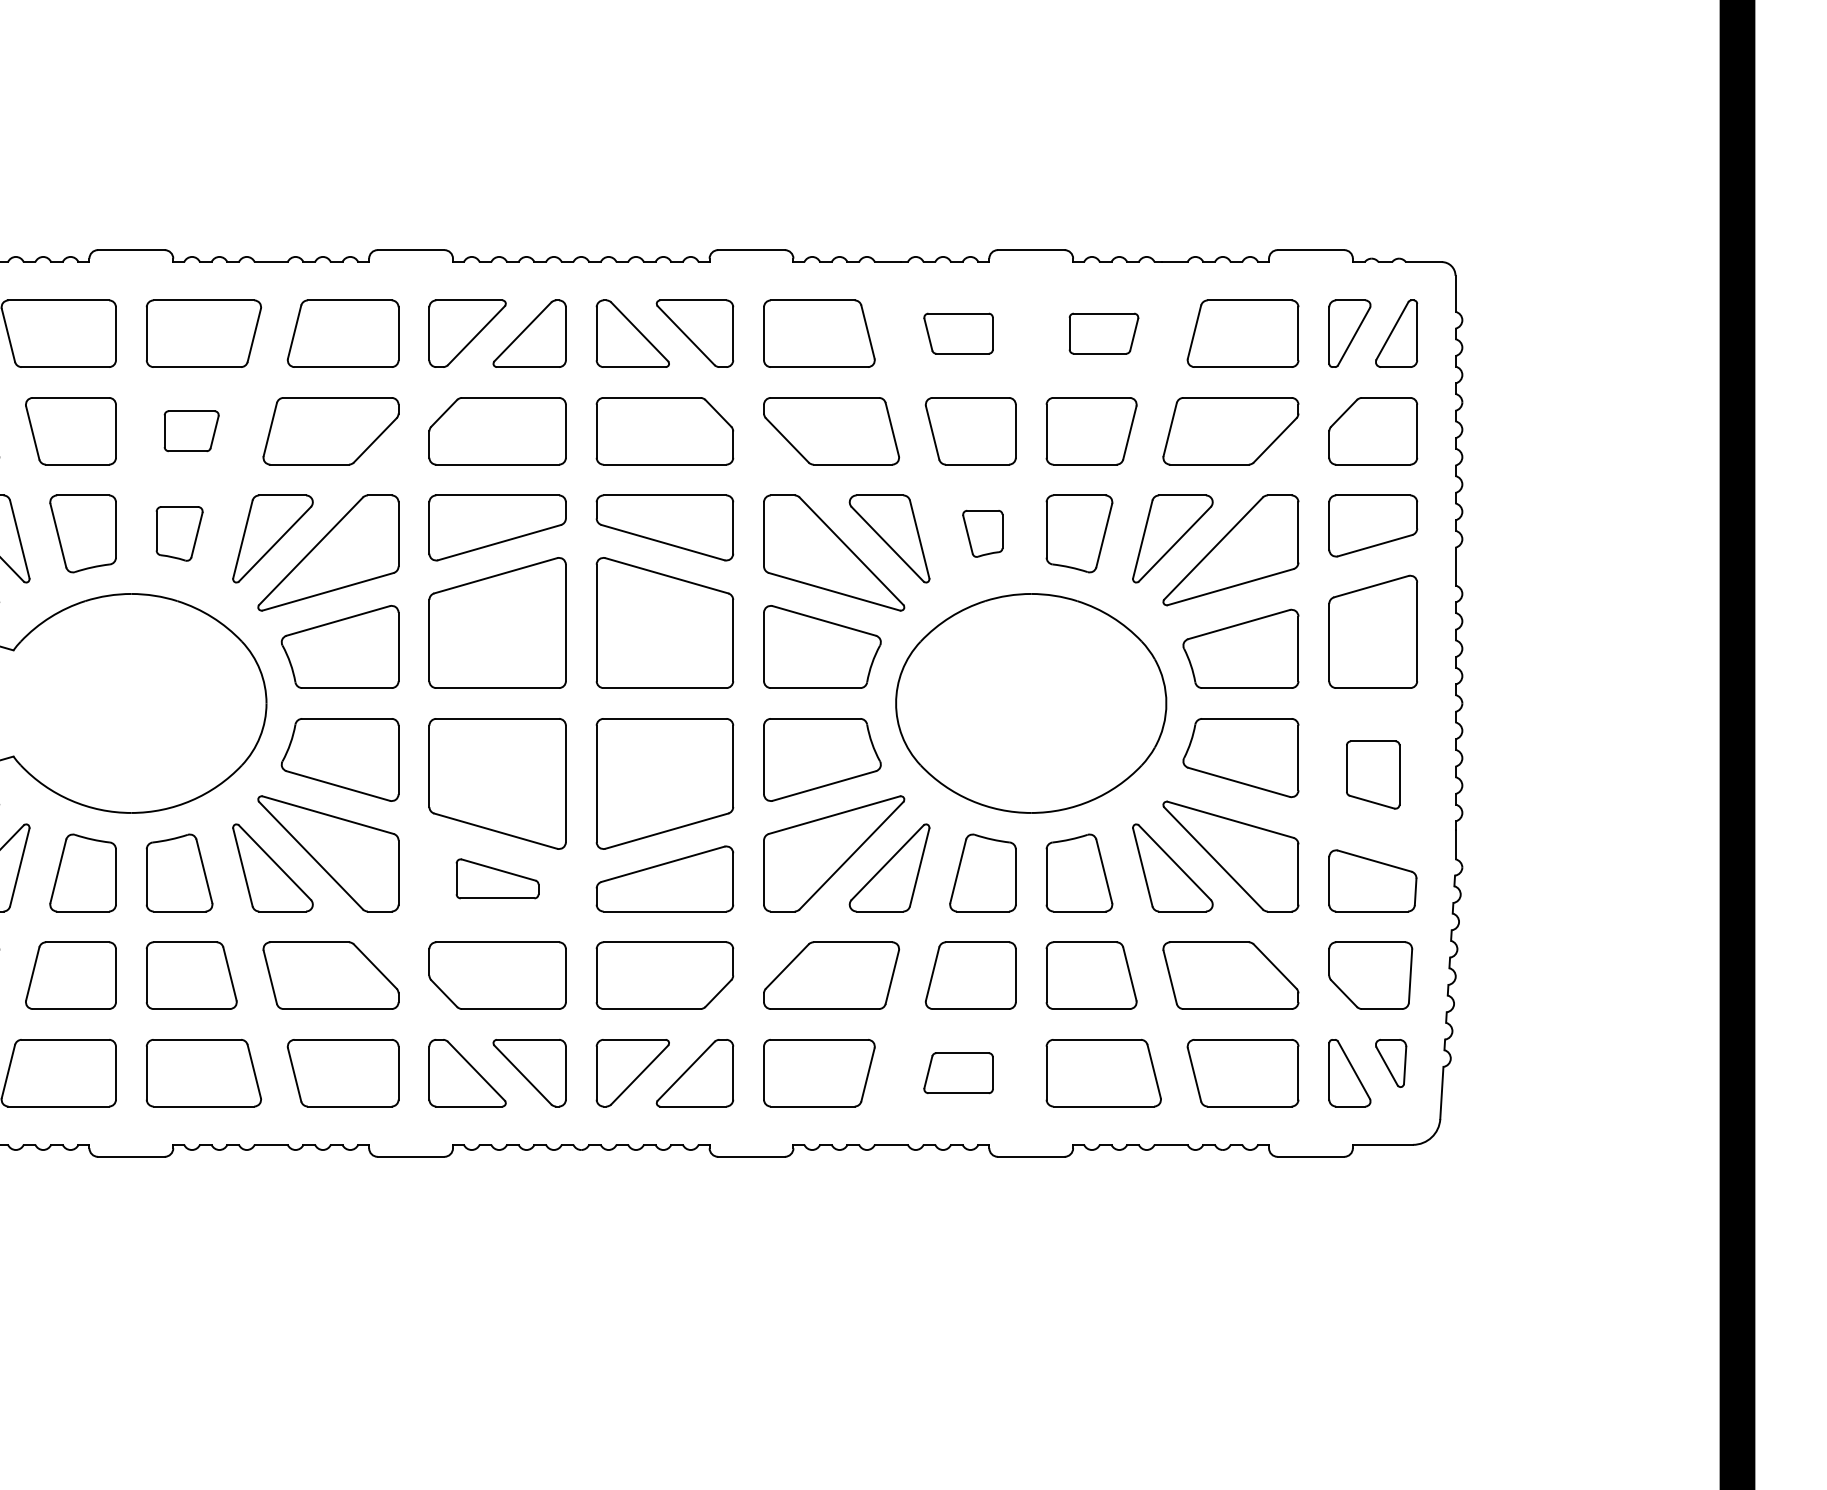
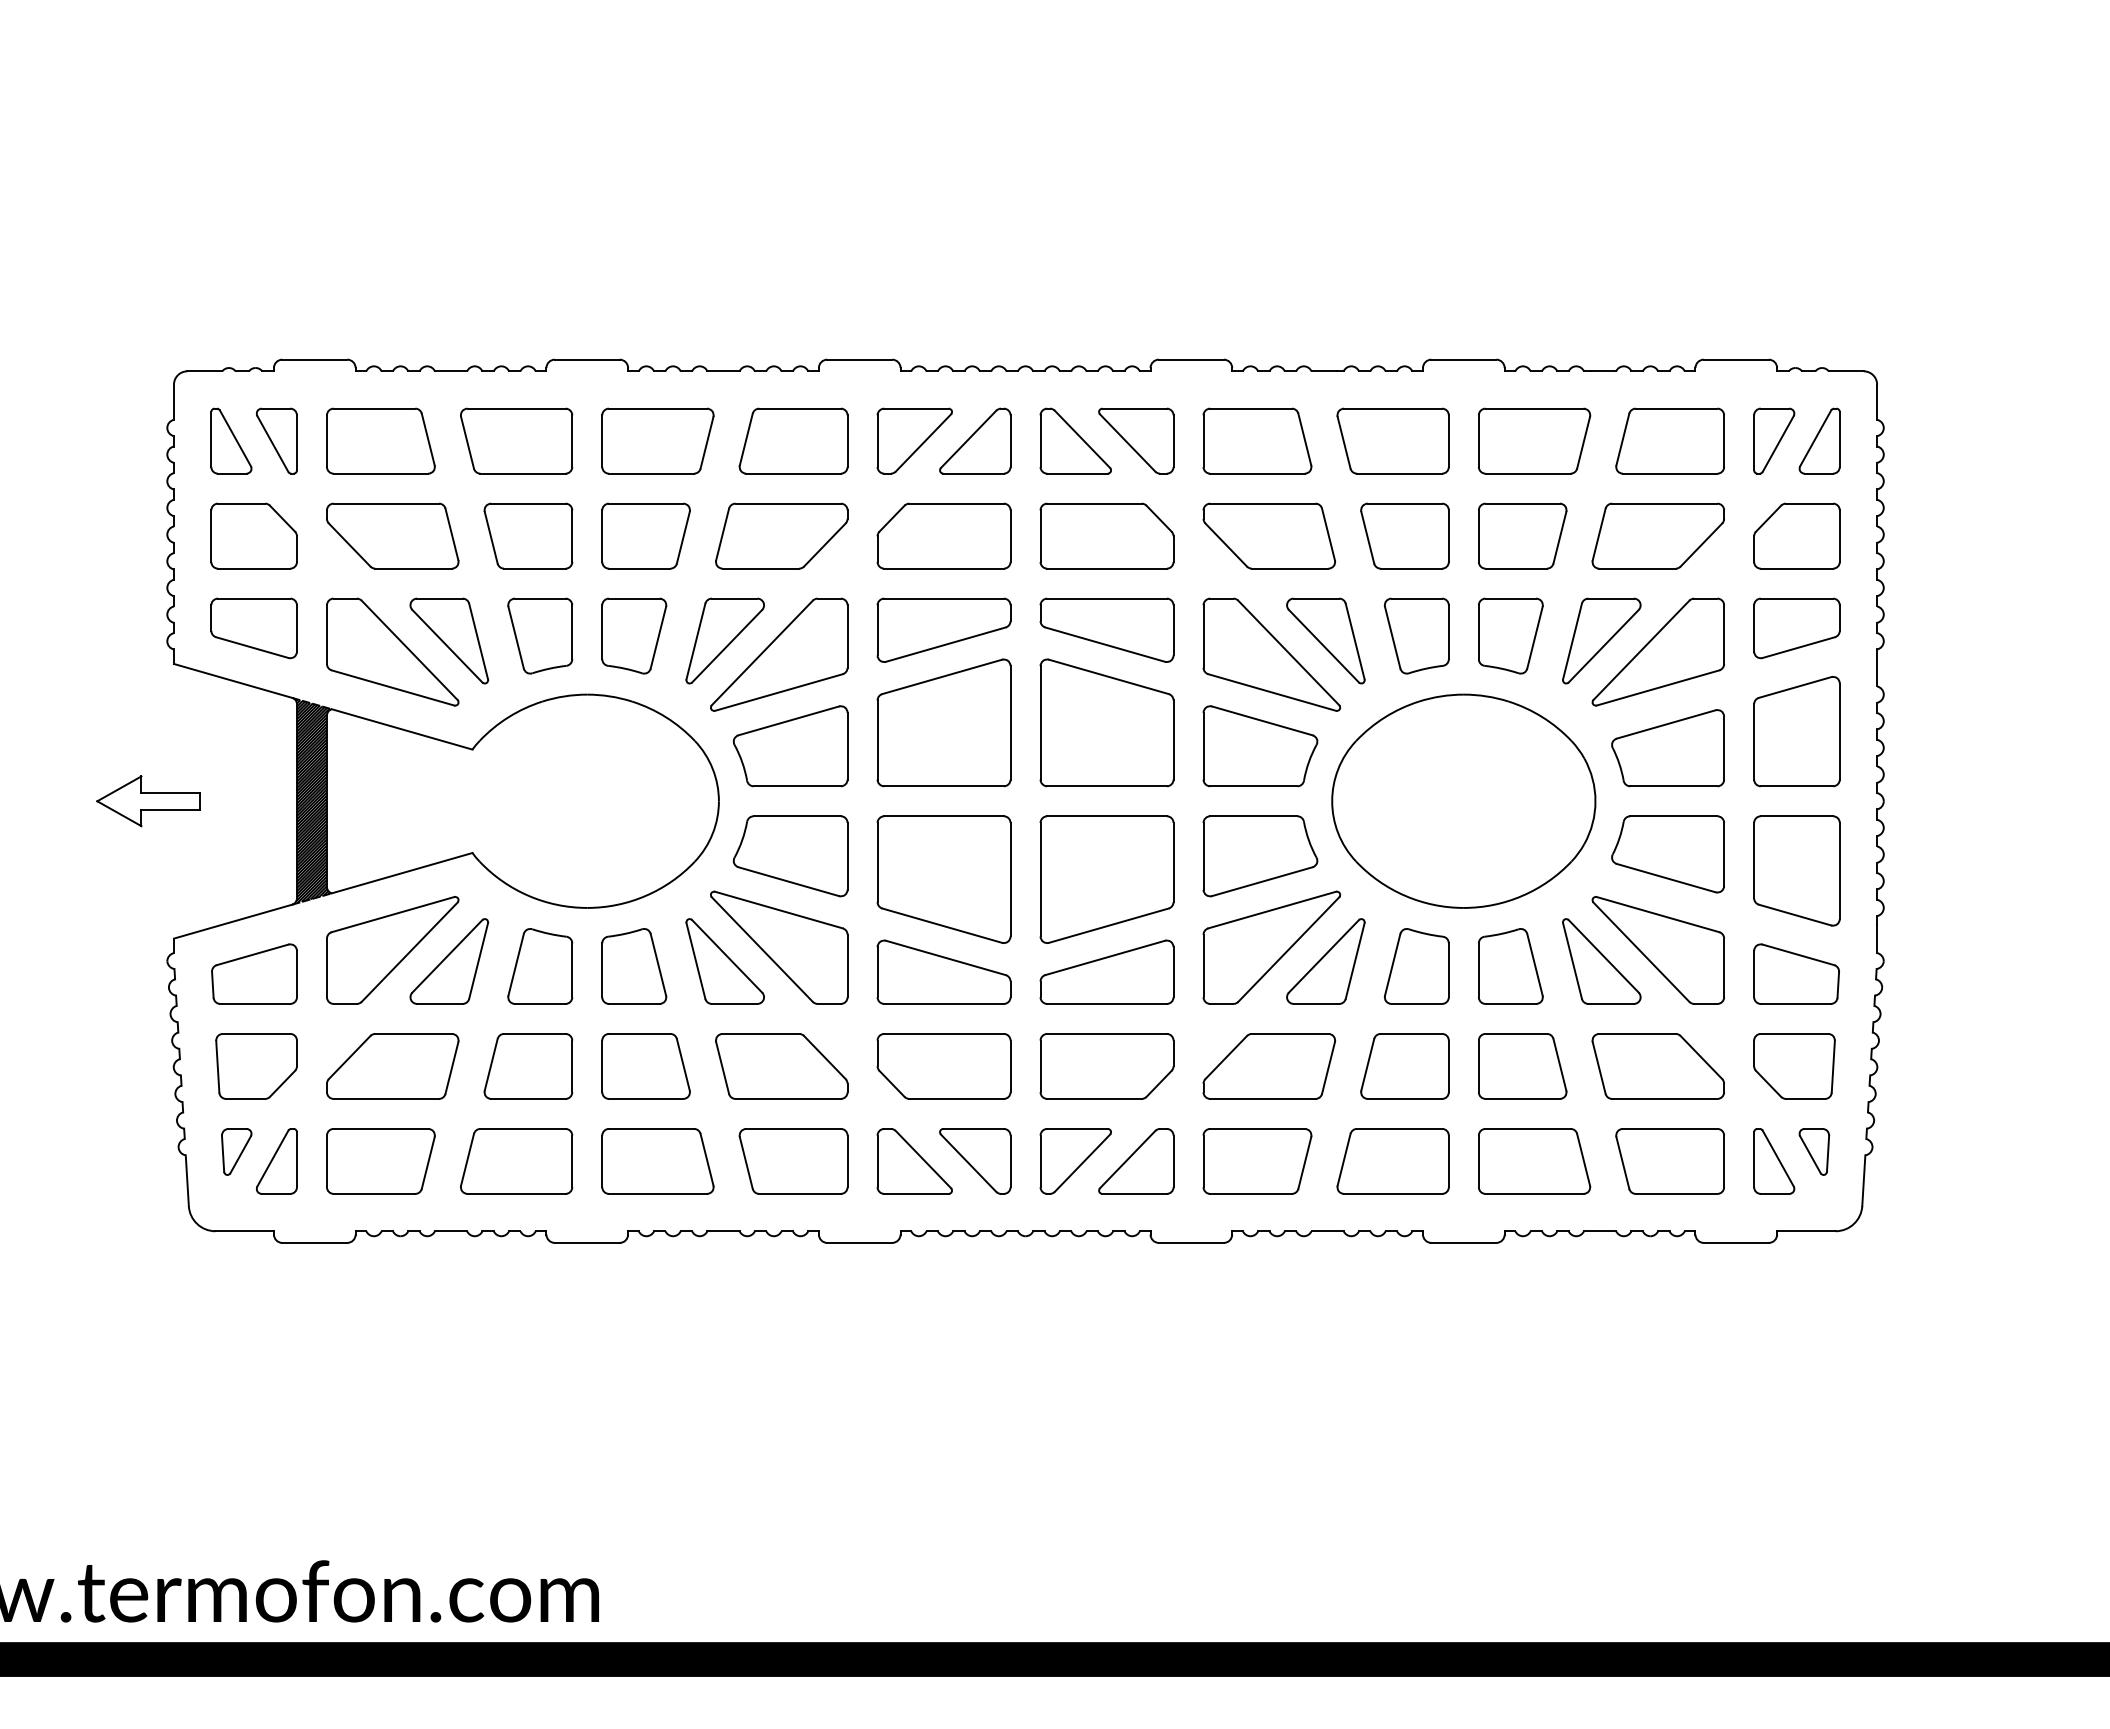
part: (958, 333) -> (1392, 440), size x1.67
part: (1103, 333) -> (1534, 440), size x1.67
part: (191, 430) -> (645, 535), size x1.67
part: (179, 533) -> (634, 635), size x1.43
part: (982, 533) -> (1416, 635), size x1.67
part: (1372, 774) -> (1796, 870), size x1.67
part: (497, 878) -> (943, 971), size x1.67
part: (958, 1073) -> (1392, 1161), size x1.67

